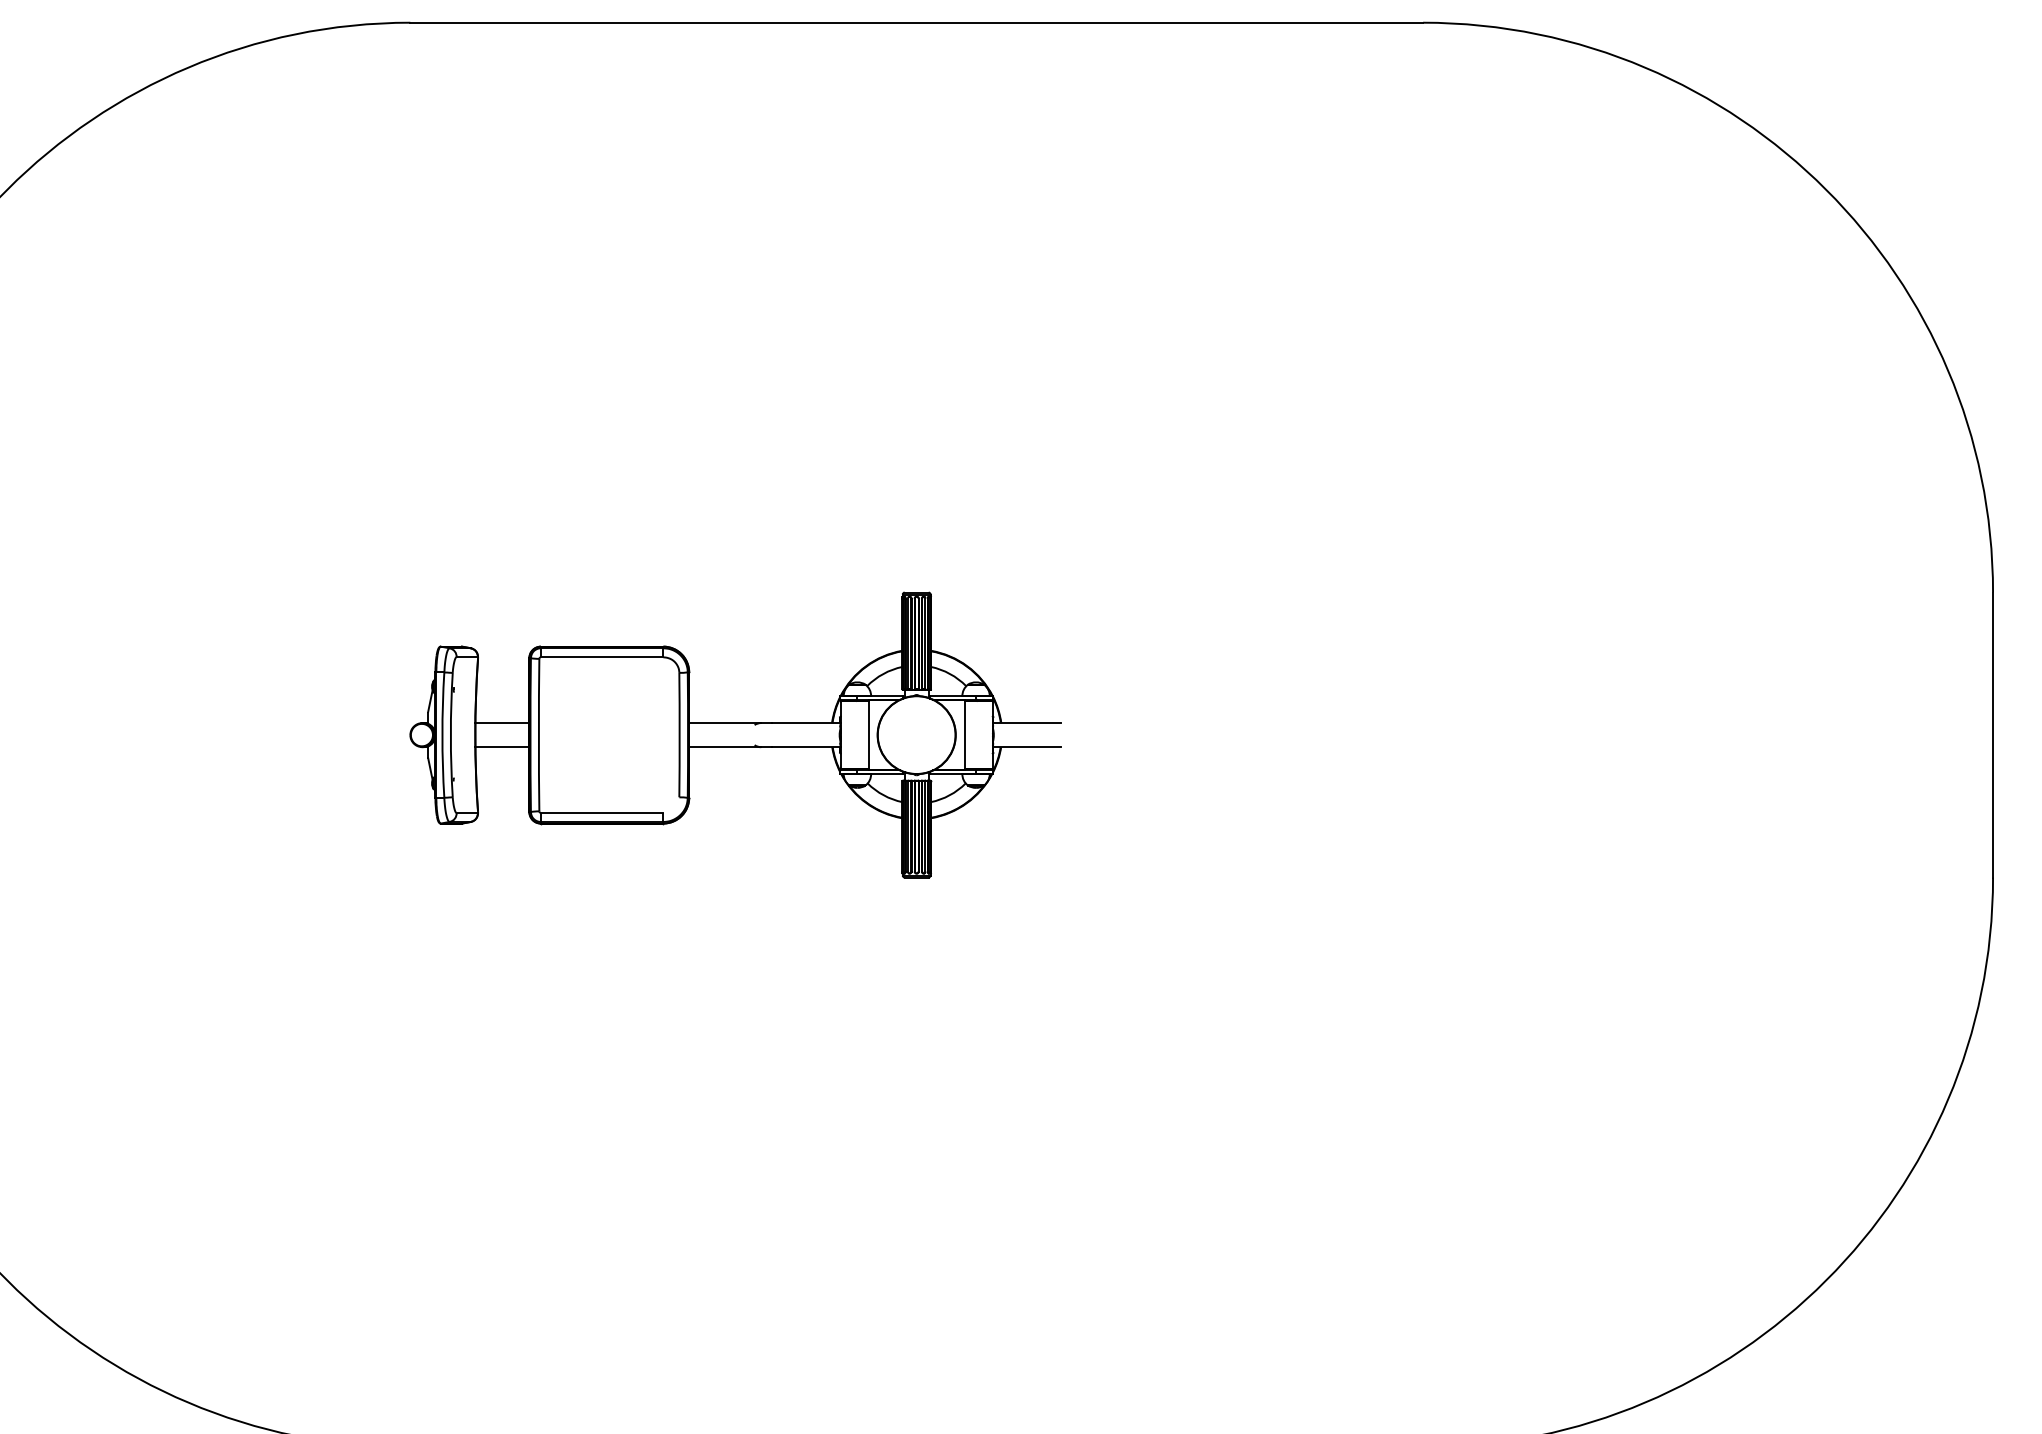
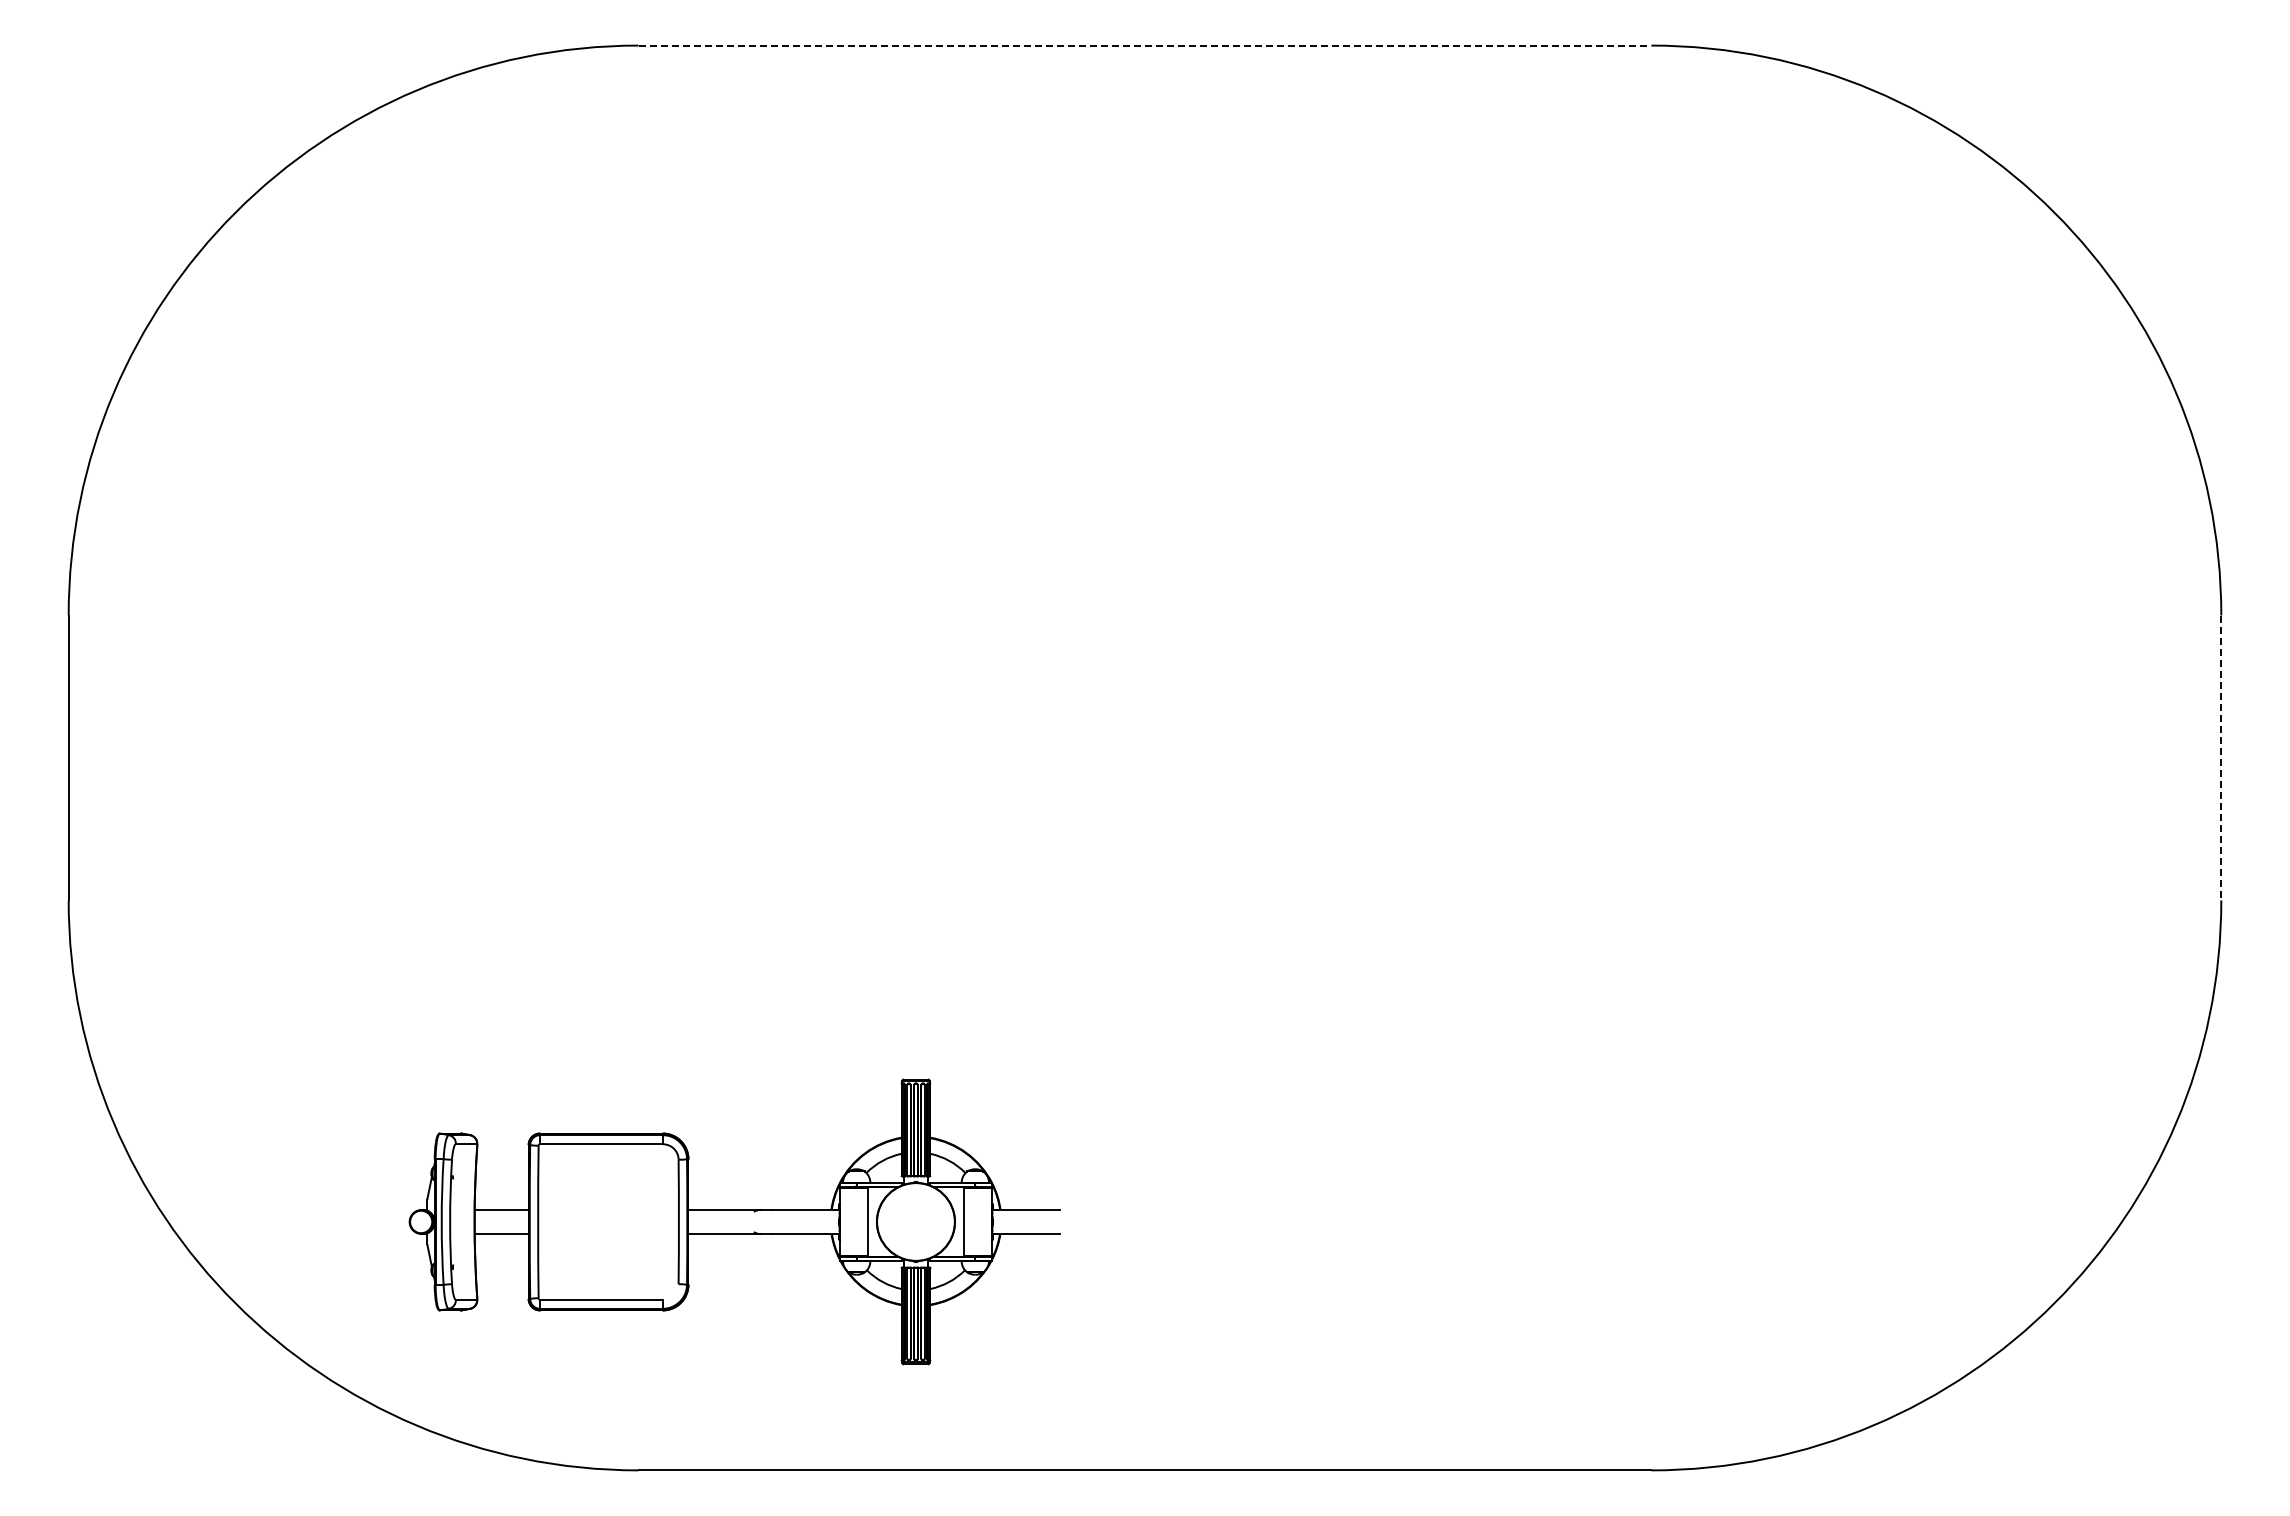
line: (917, 22) -> (1145, 45), solid -> dashed
part: (735, 734) -> (734, 1221), moved
line: (1993, 735) -> (2221, 758), solid -> dashed

